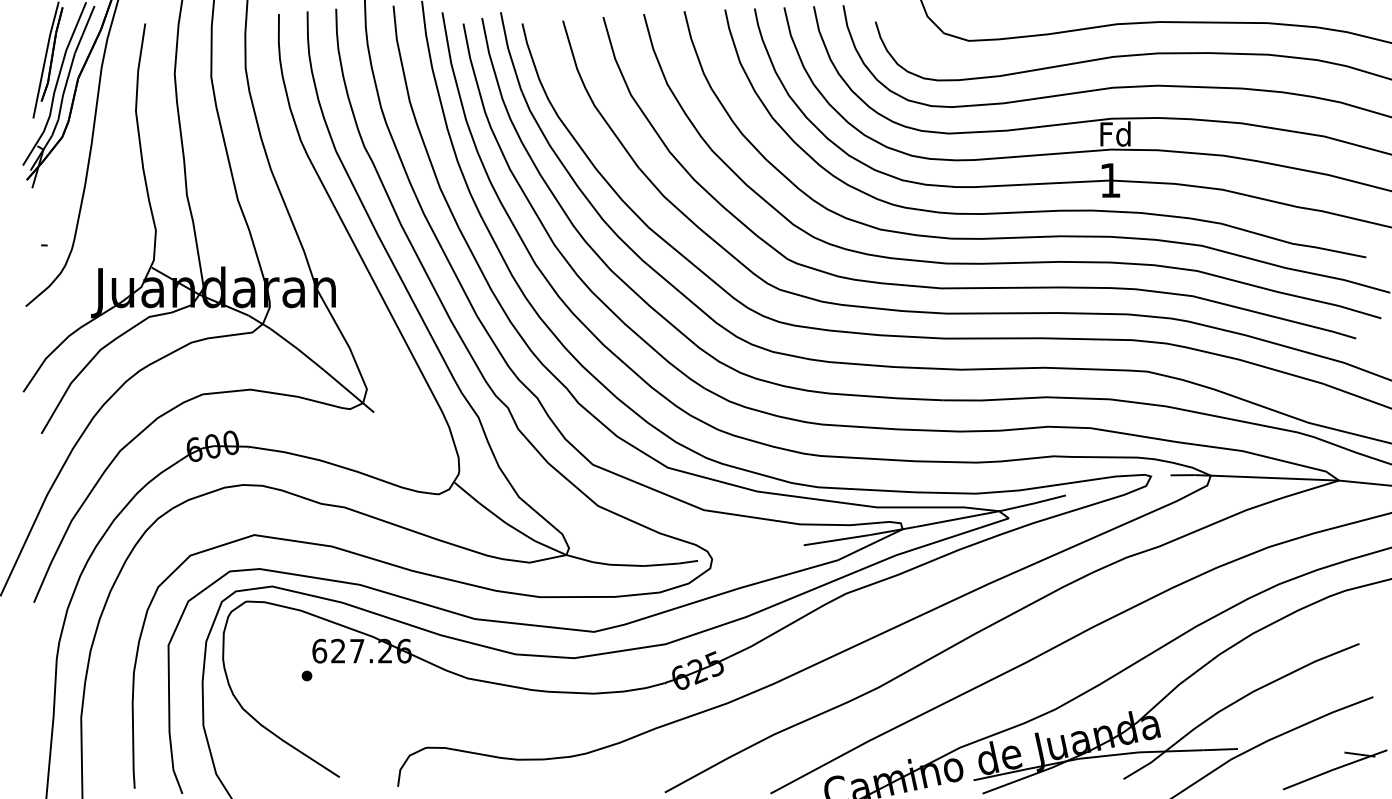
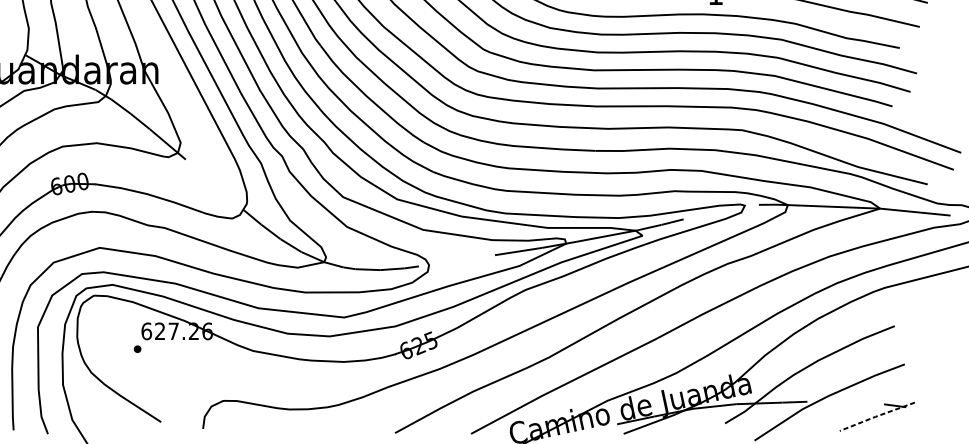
line: (1334, 769) -> (876, 416), solid -> dashed

